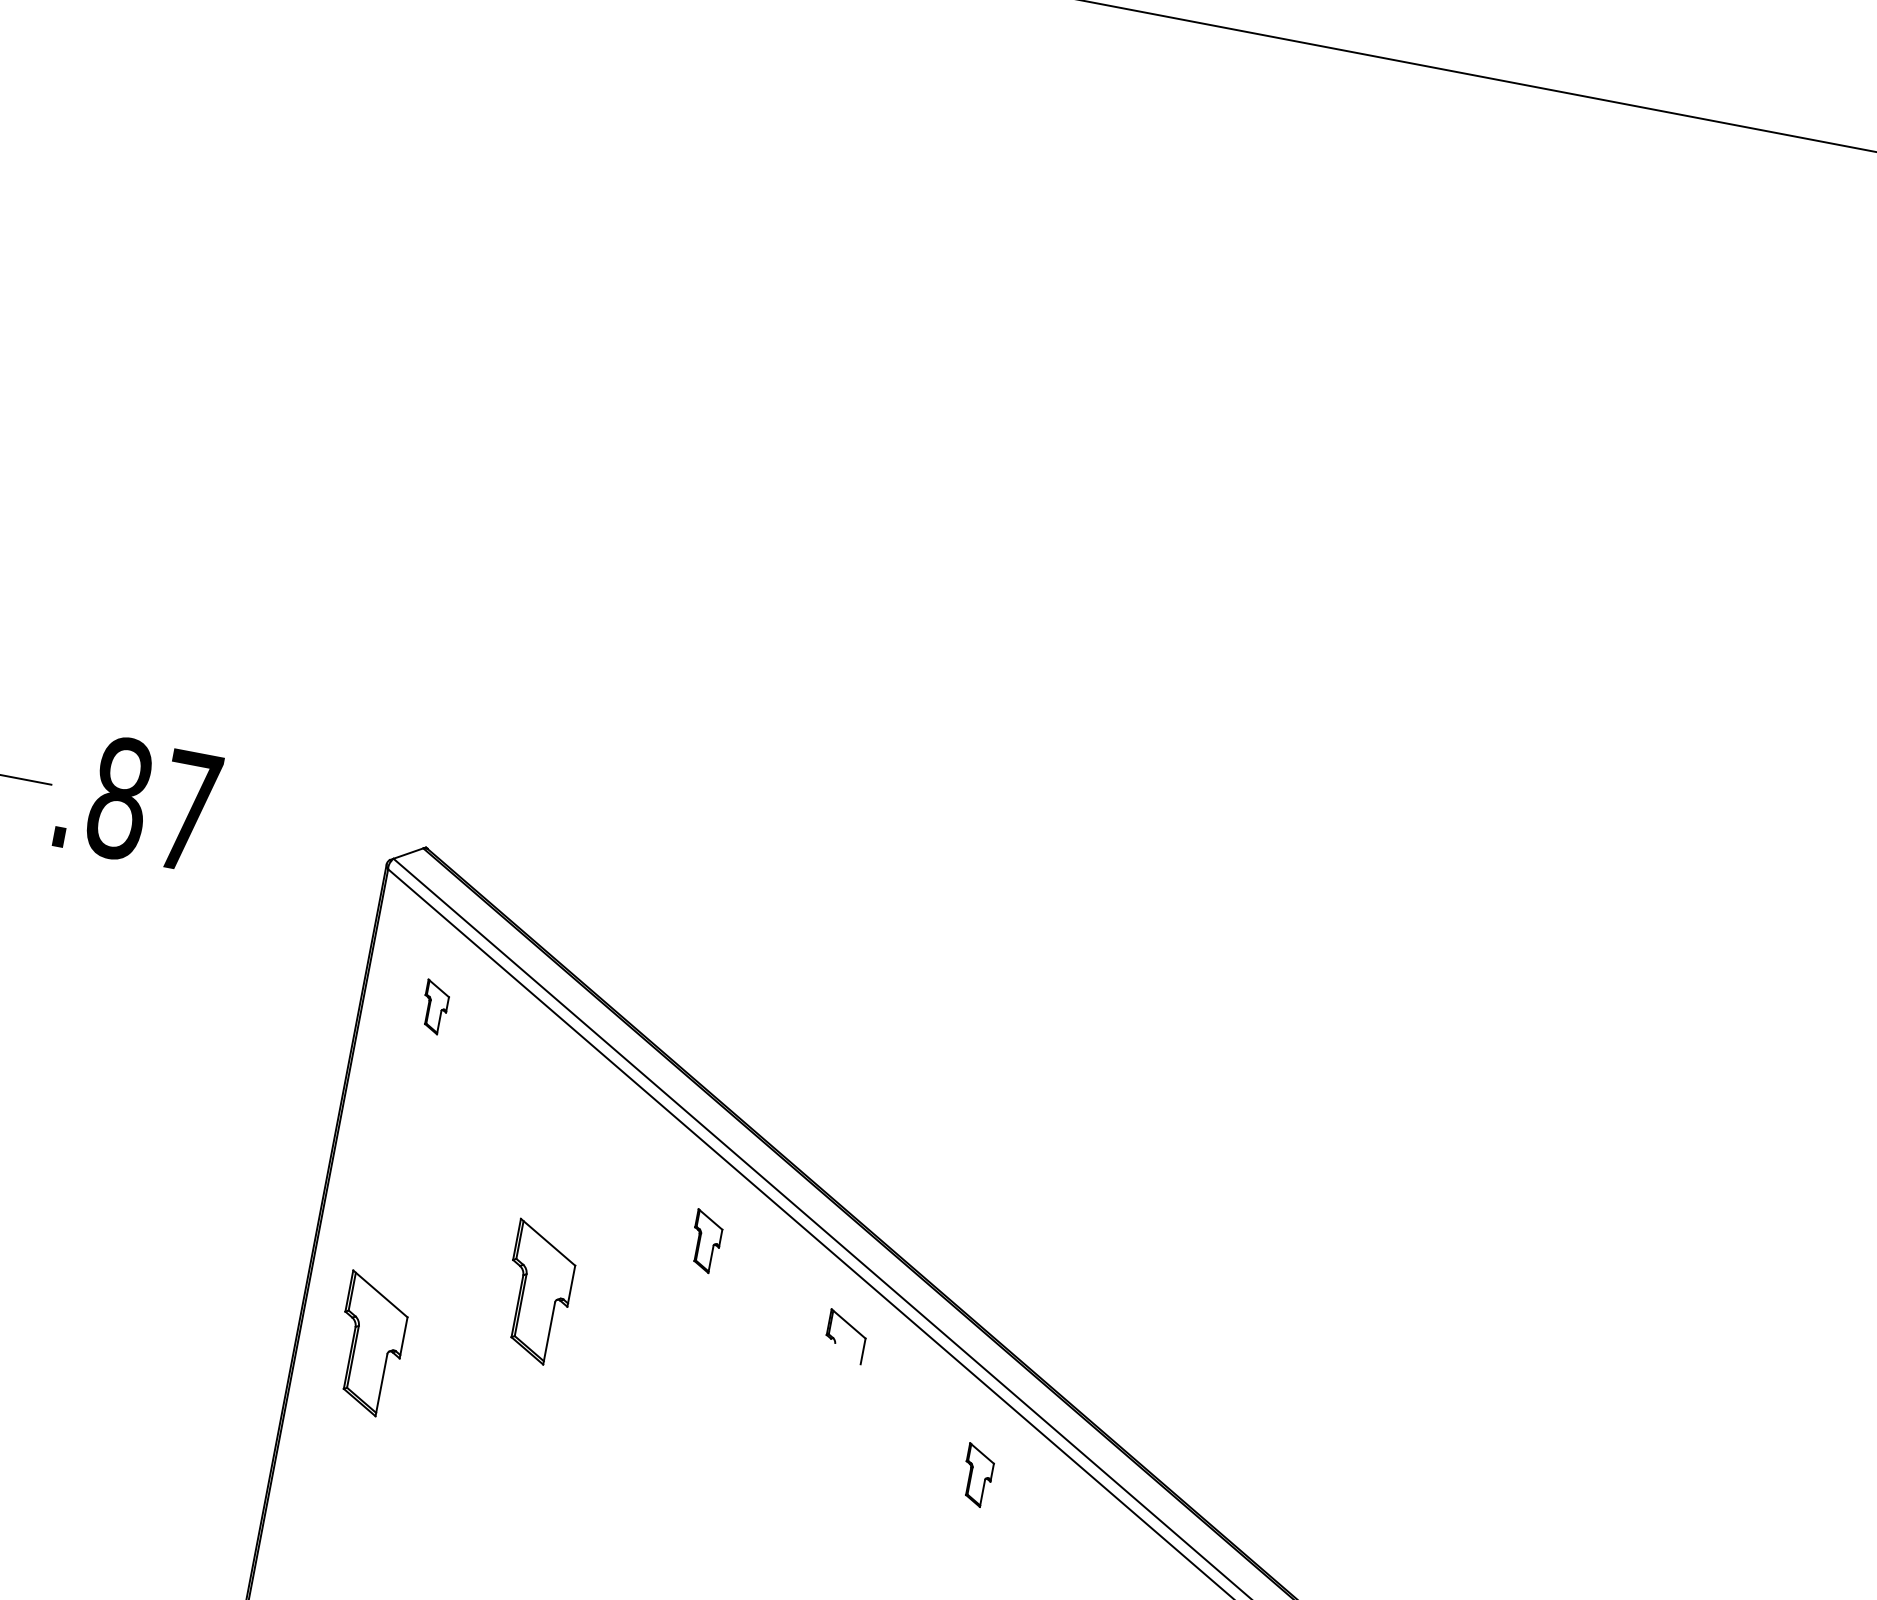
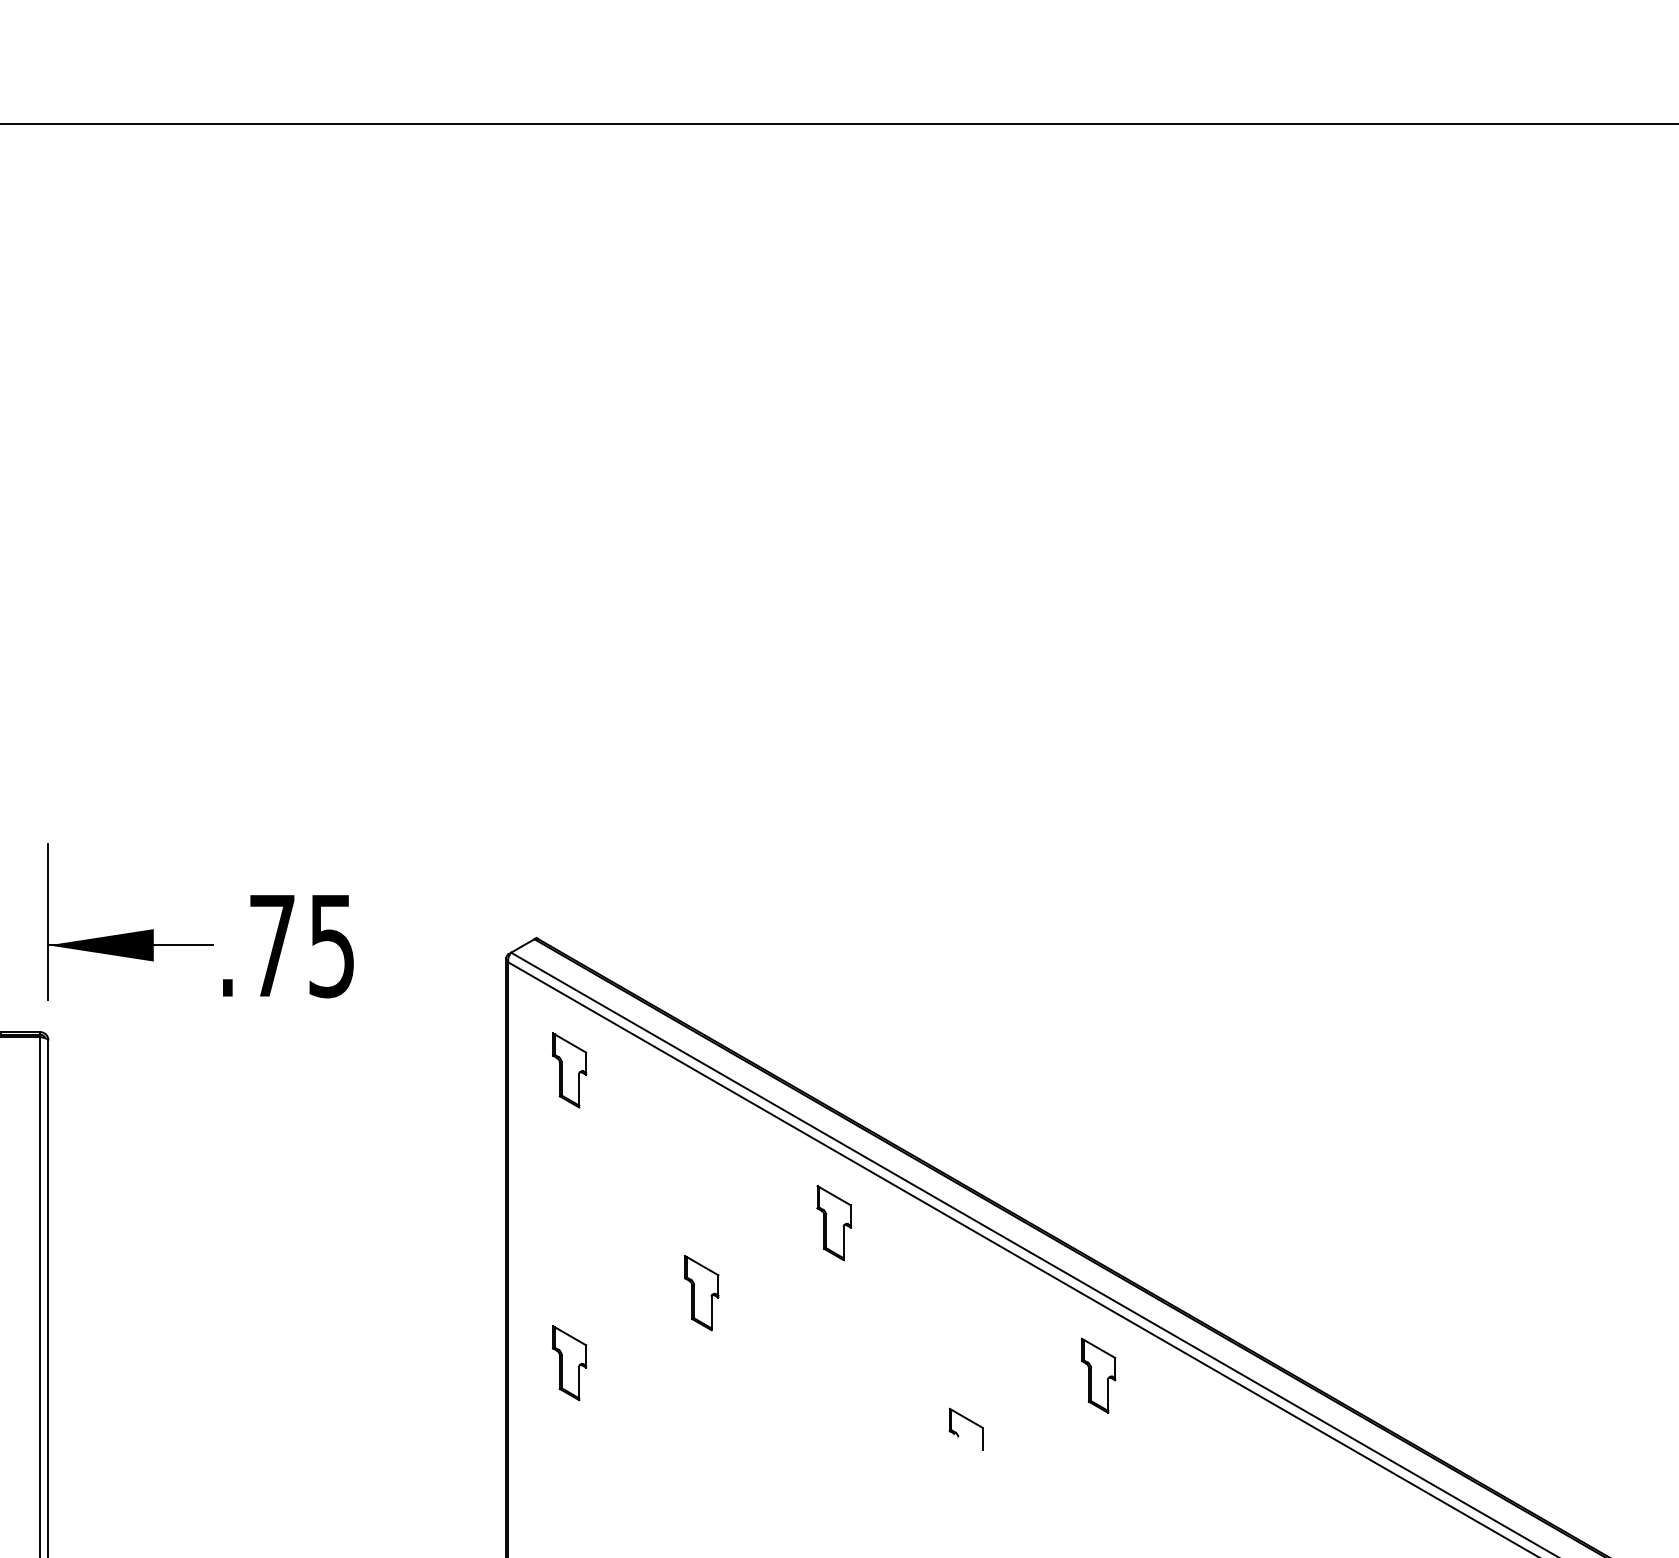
text: (153, 804) -> (301, 945), .87 -> .75
part: (434, 1007) -> (569, 1070), size x1.67
part: (705, 1241) -> (833, 1223), size x1.43
part: (537, 1293) -> (701, 1293), size x0.62
part: (851, 1328) -> (969, 1421), moved
part: (370, 1345) -> (569, 1363), size x0.62
part: (977, 1475) -> (1098, 1375), size x1.43

